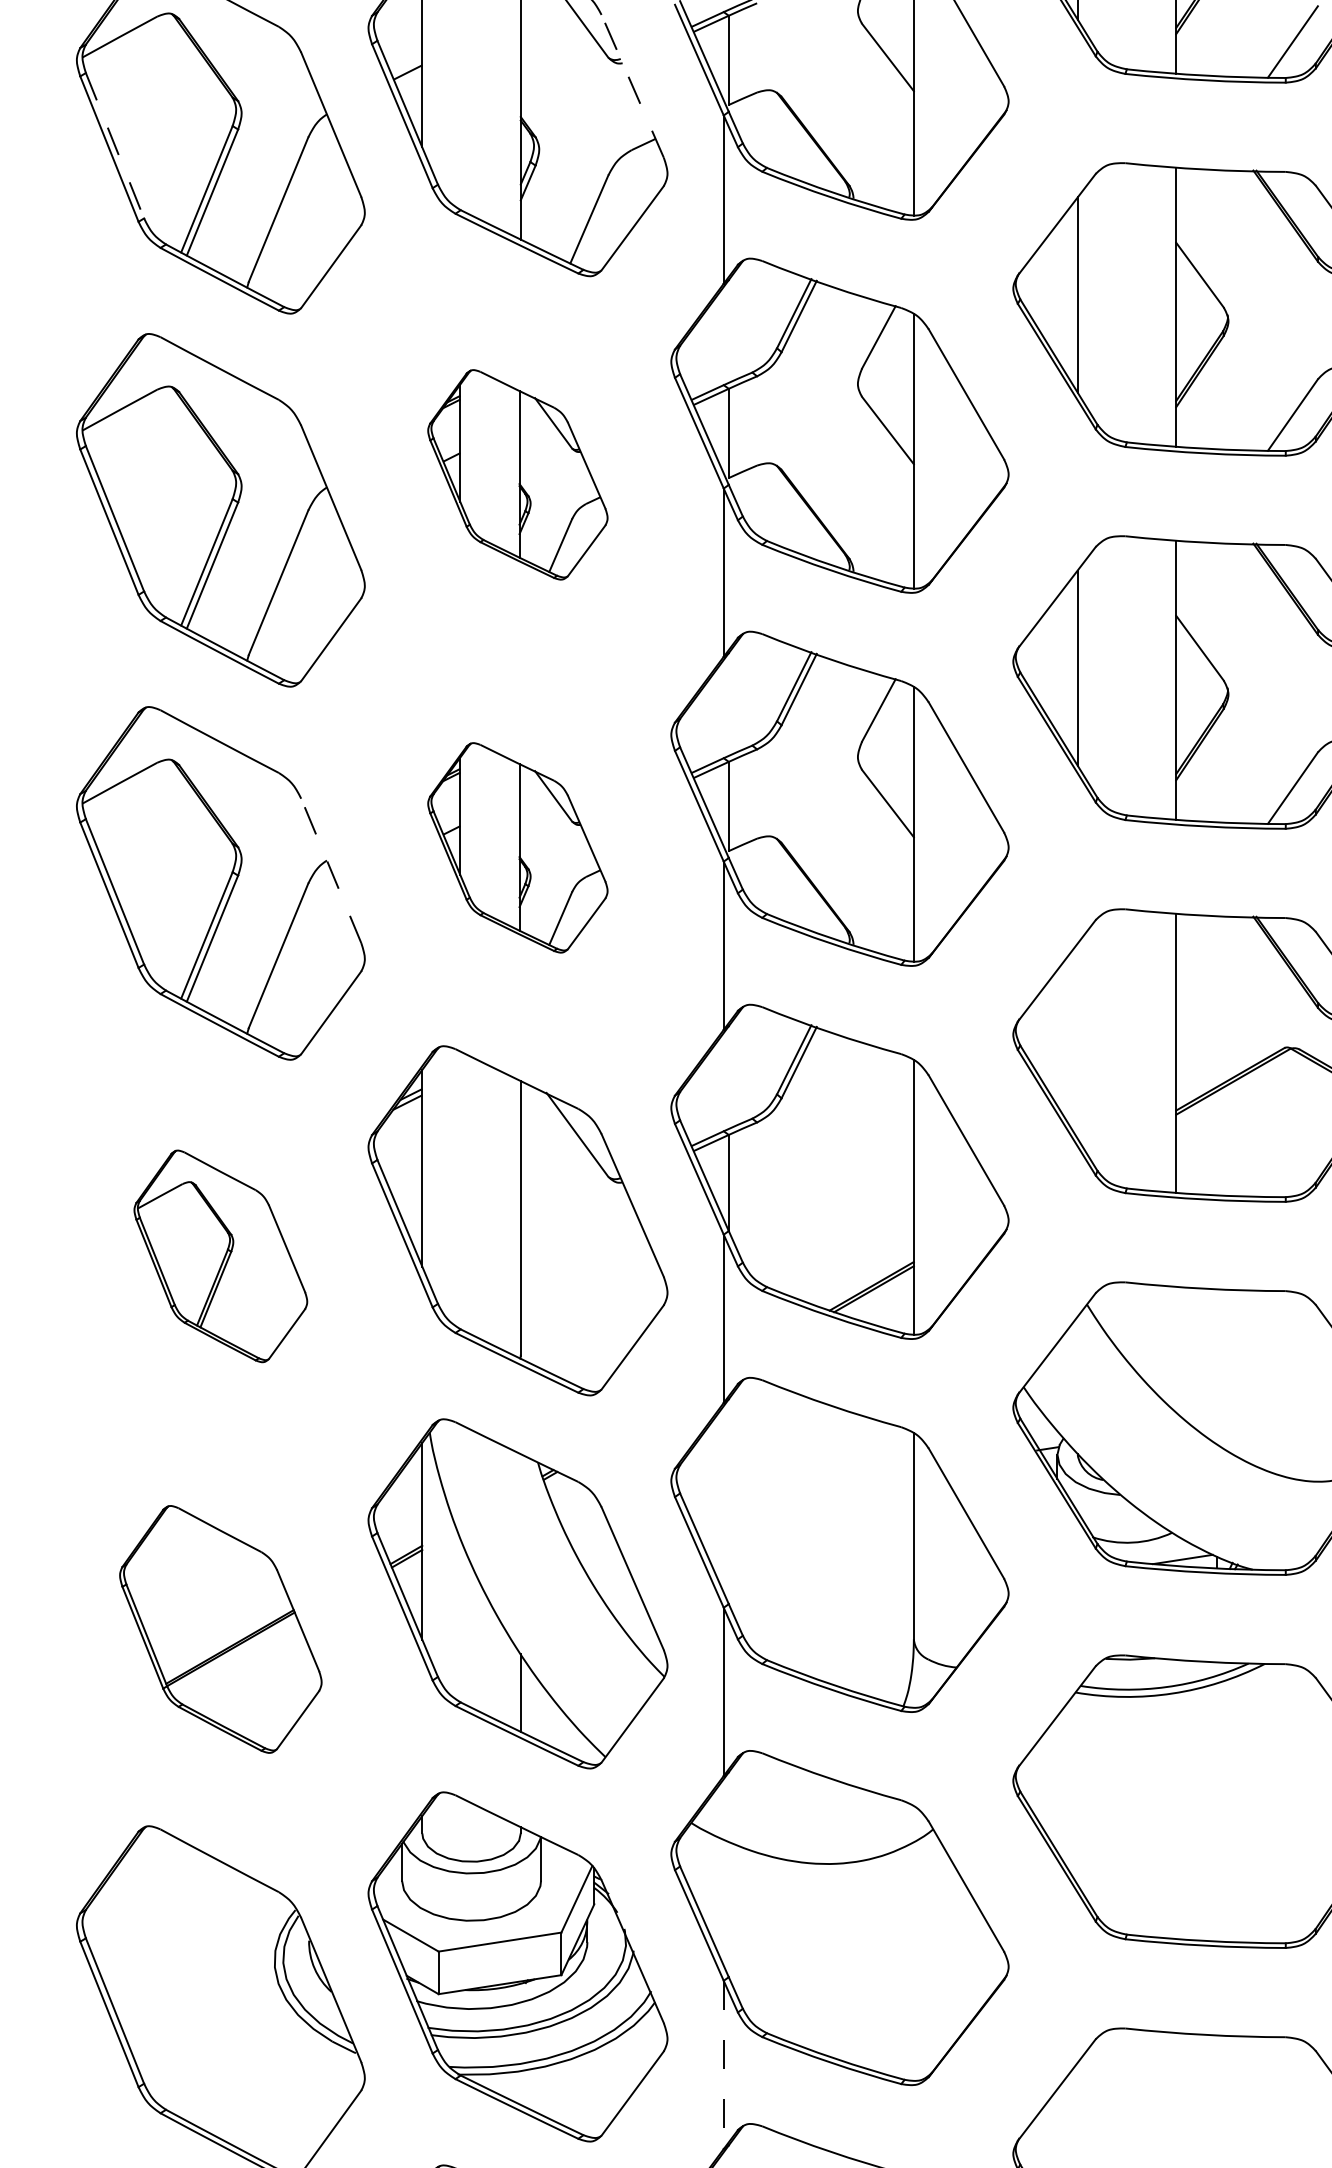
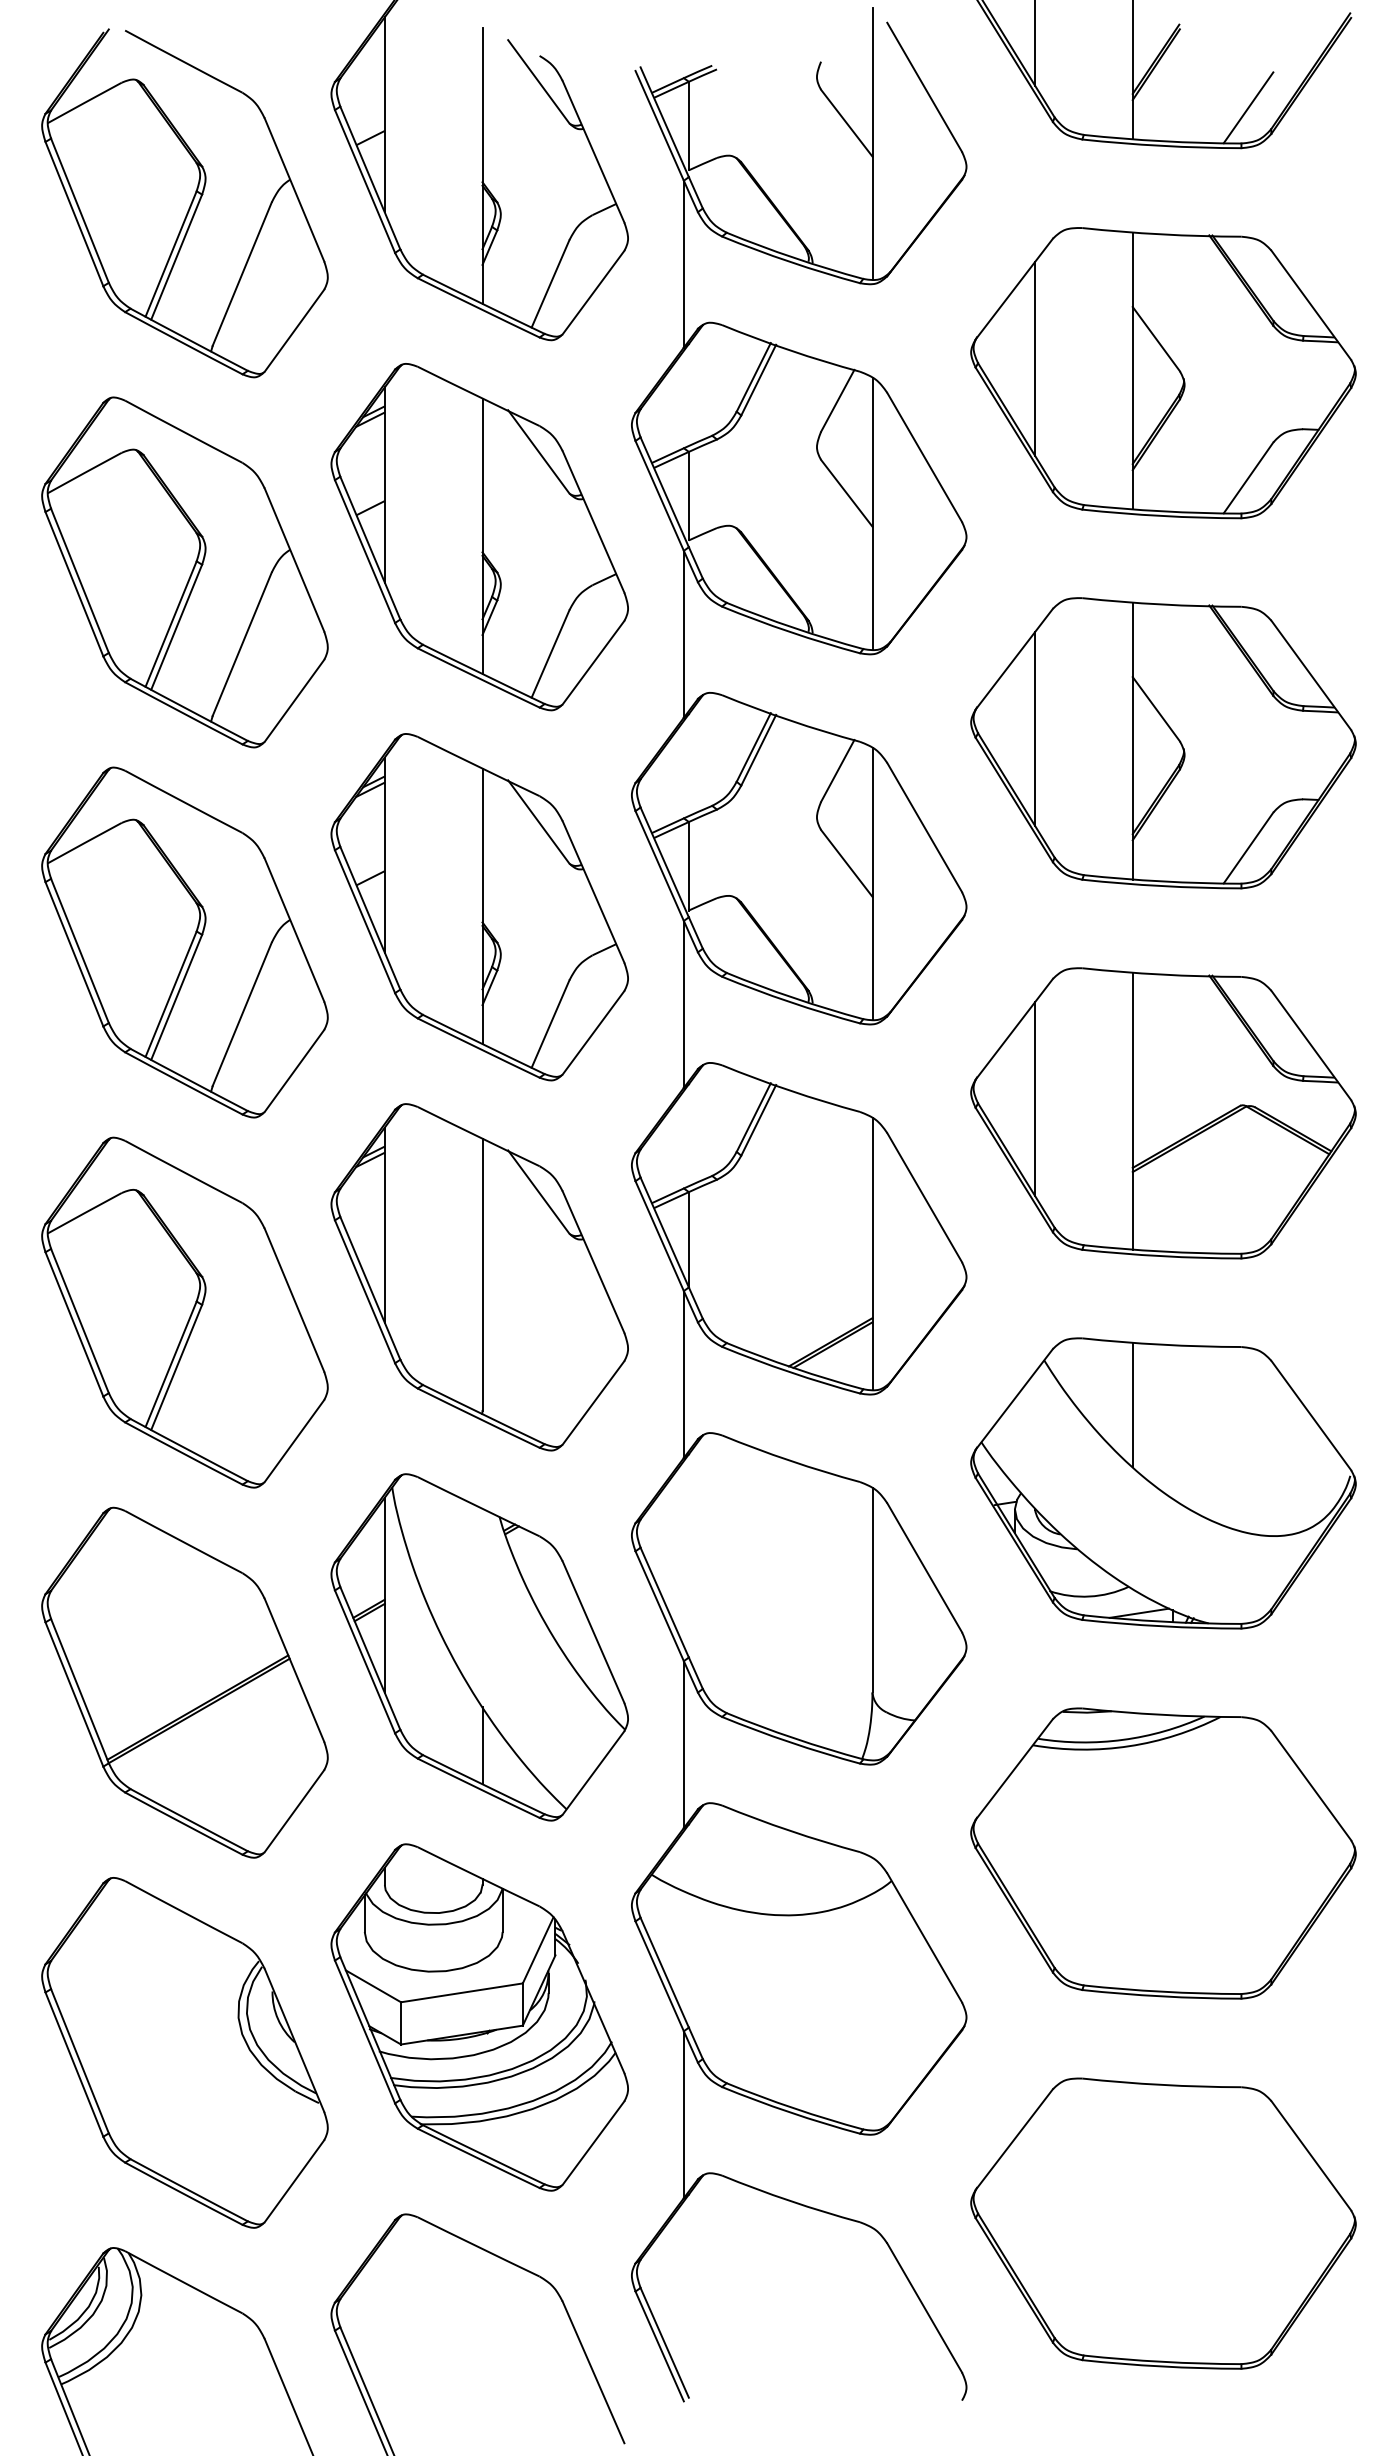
line: (632, 86) -> (593, 151), dashed -> solid
line: (114, 145) -> (79, 210), dashed -> solid
part: (517, 475) -> (479, 537), size x1.67
part: (517, 848) -> (479, 907), size x1.67
line: (331, 871) -> (294, 930), dashed -> solid
line: (1078, 1040) -> (1035, 1098), added
part: (220, 1256) -> (184, 1312), size x1.67
line: (1175, 1349) -> (1132, 1404), added
part: (220, 1629) -> (184, 1682), size x1.43
line: (723, 2065) -> (683, 2115), dashed -> solid

